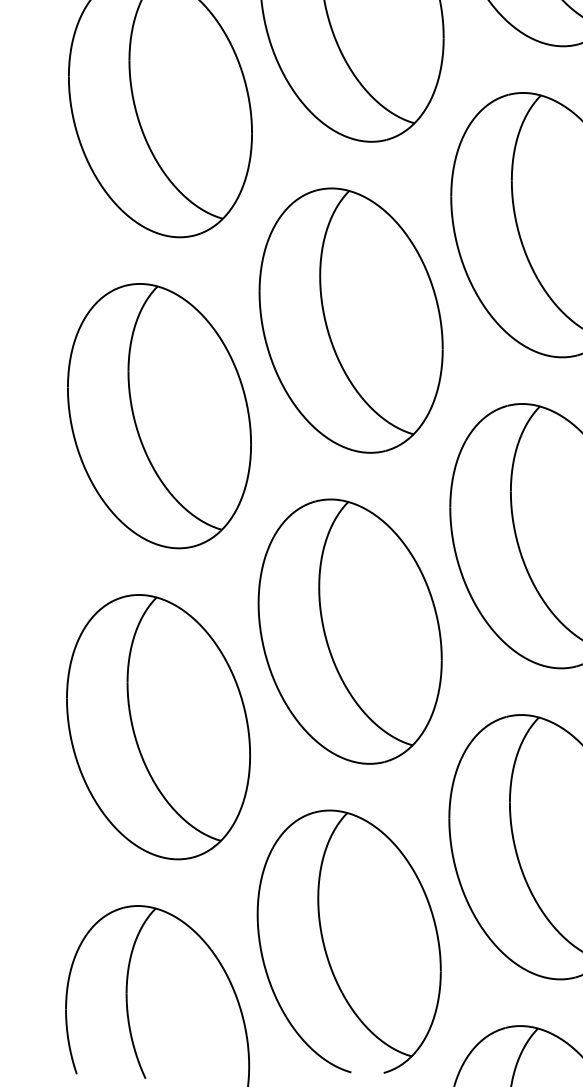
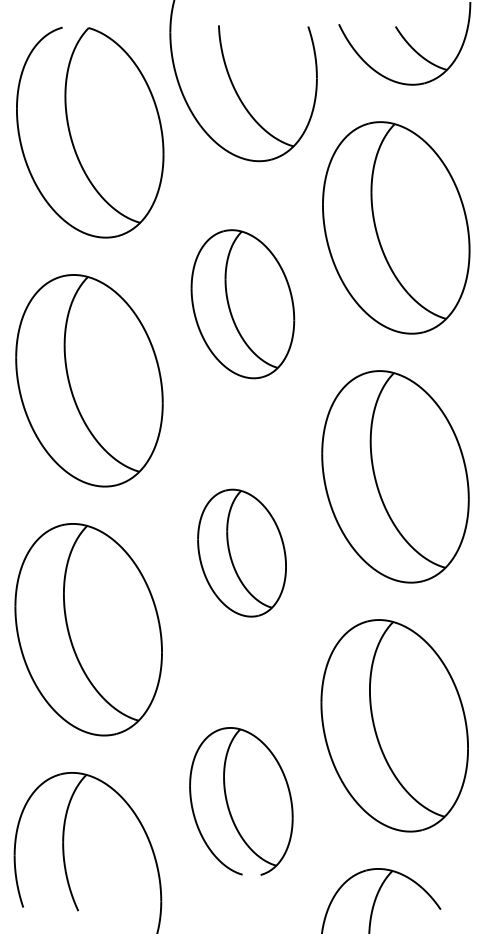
part: (350, 319) -> (242, 303), size x0.7
part: (349, 630) -> (241, 552), size x0.6
part: (349, 941) -> (241, 801), size x0.7

